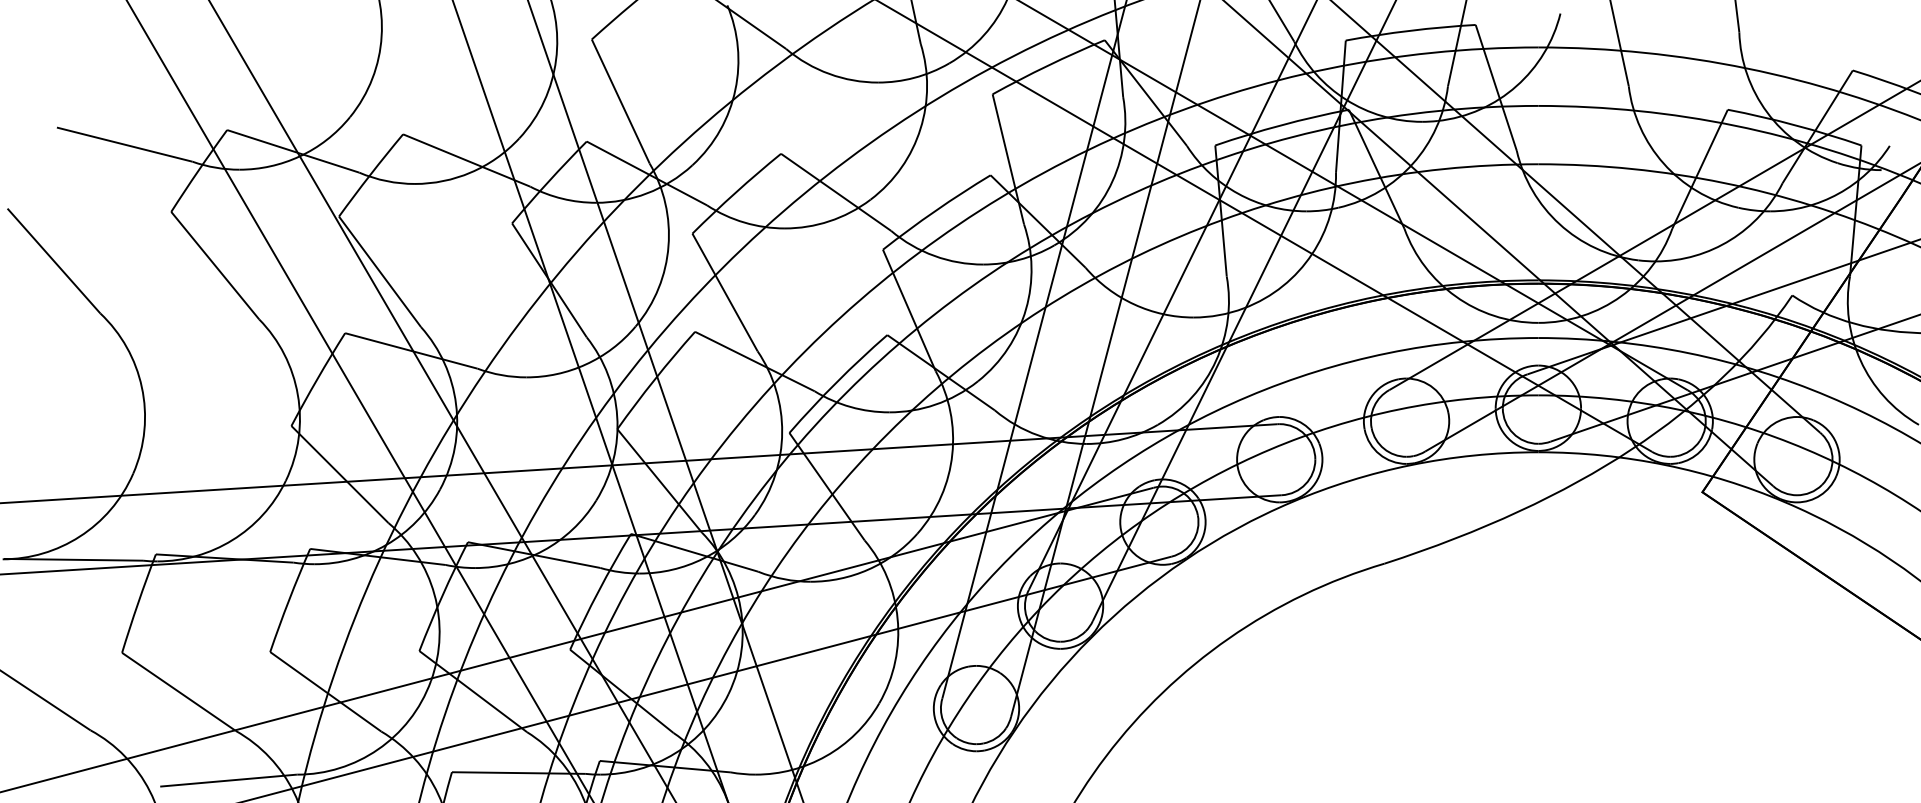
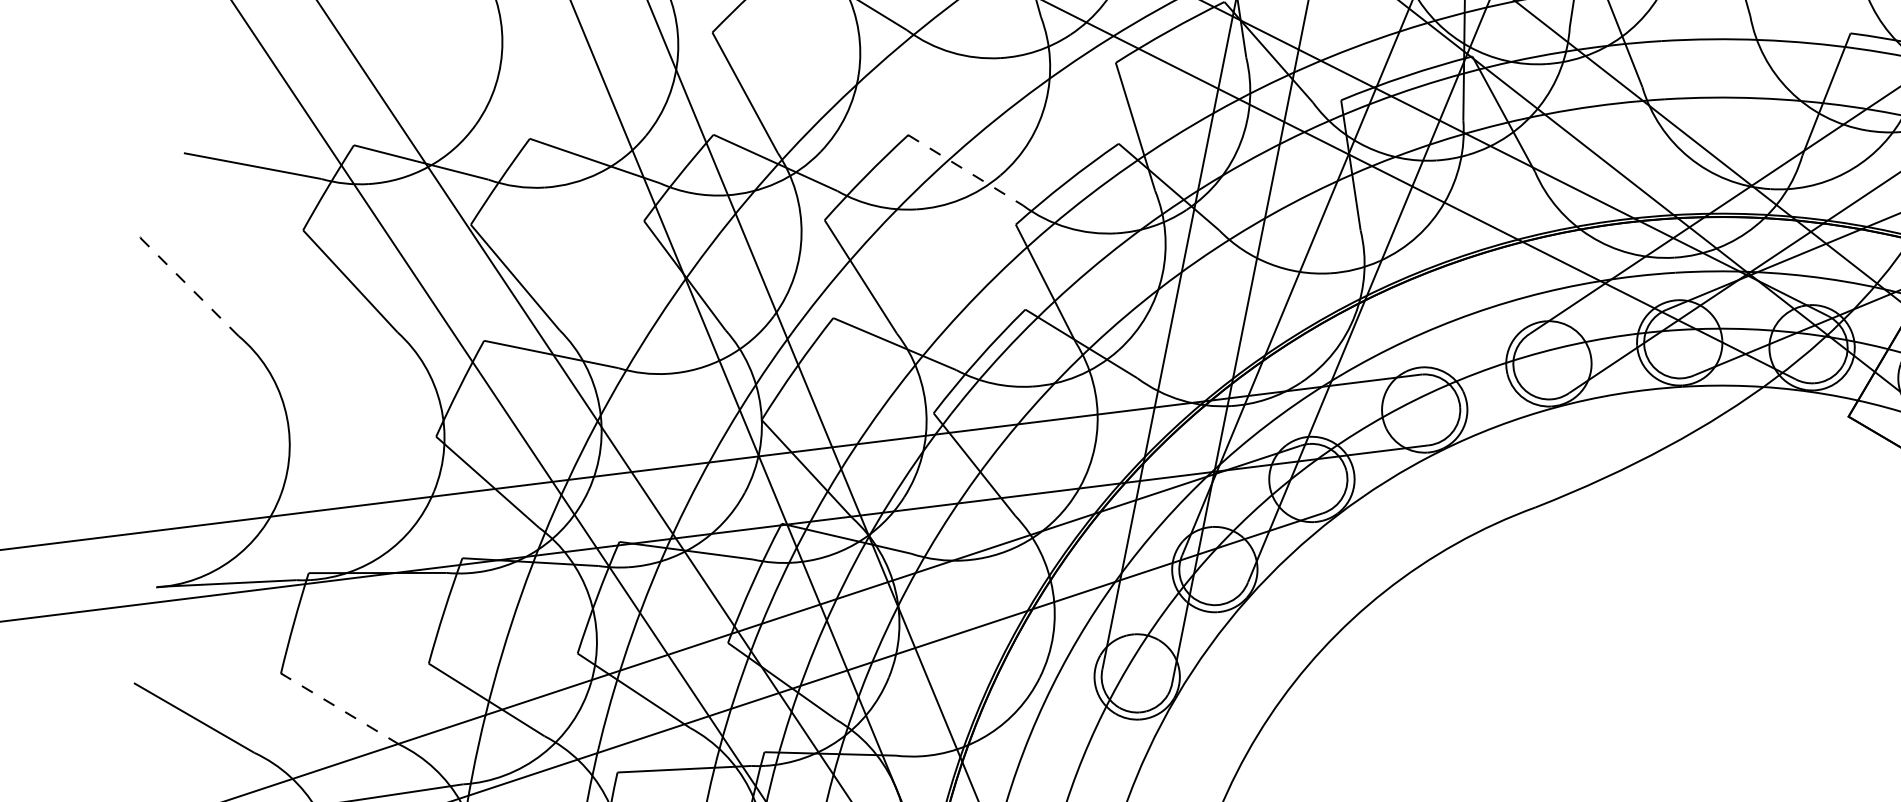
line: (835, 192) -> (964, 170), solid -> dashed
line: (53, 260) -> (188, 286), solid -> dashed
line: (178, 691) -> (339, 708), solid -> dashed

